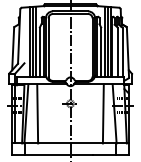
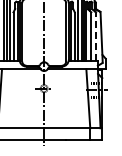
line: (122, 51) -> (96, 36), solid -> dashed
line: (37, 113) -> (11, 98), removed
line: (102, 113) -> (76, 98), removed

